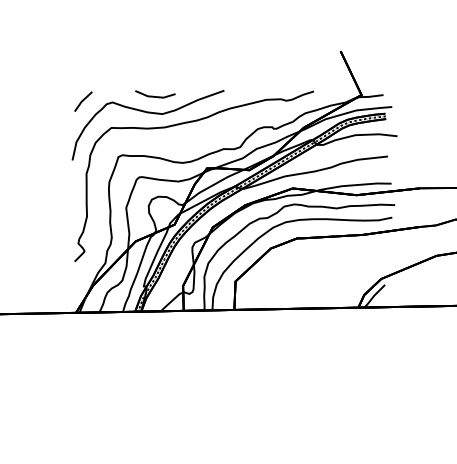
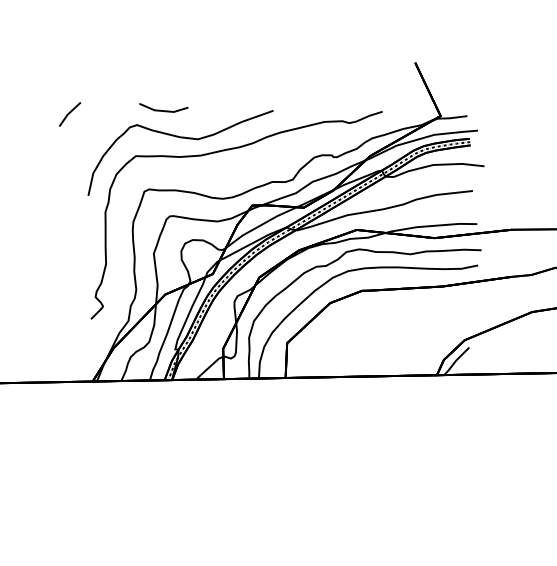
line: (155, 96) -> (163, 110), moved
line: (83, 101) -> (70, 114), moved

